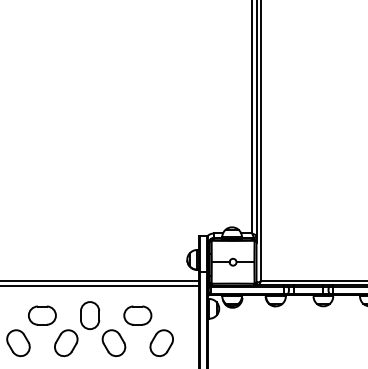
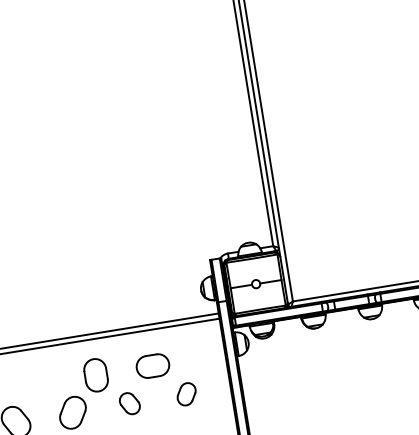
part: (42, 315) -> (39, 384), removed
part: (161, 342) -> (186, 393), size x0.7
part: (113, 343) -> (129, 404), size x0.7

